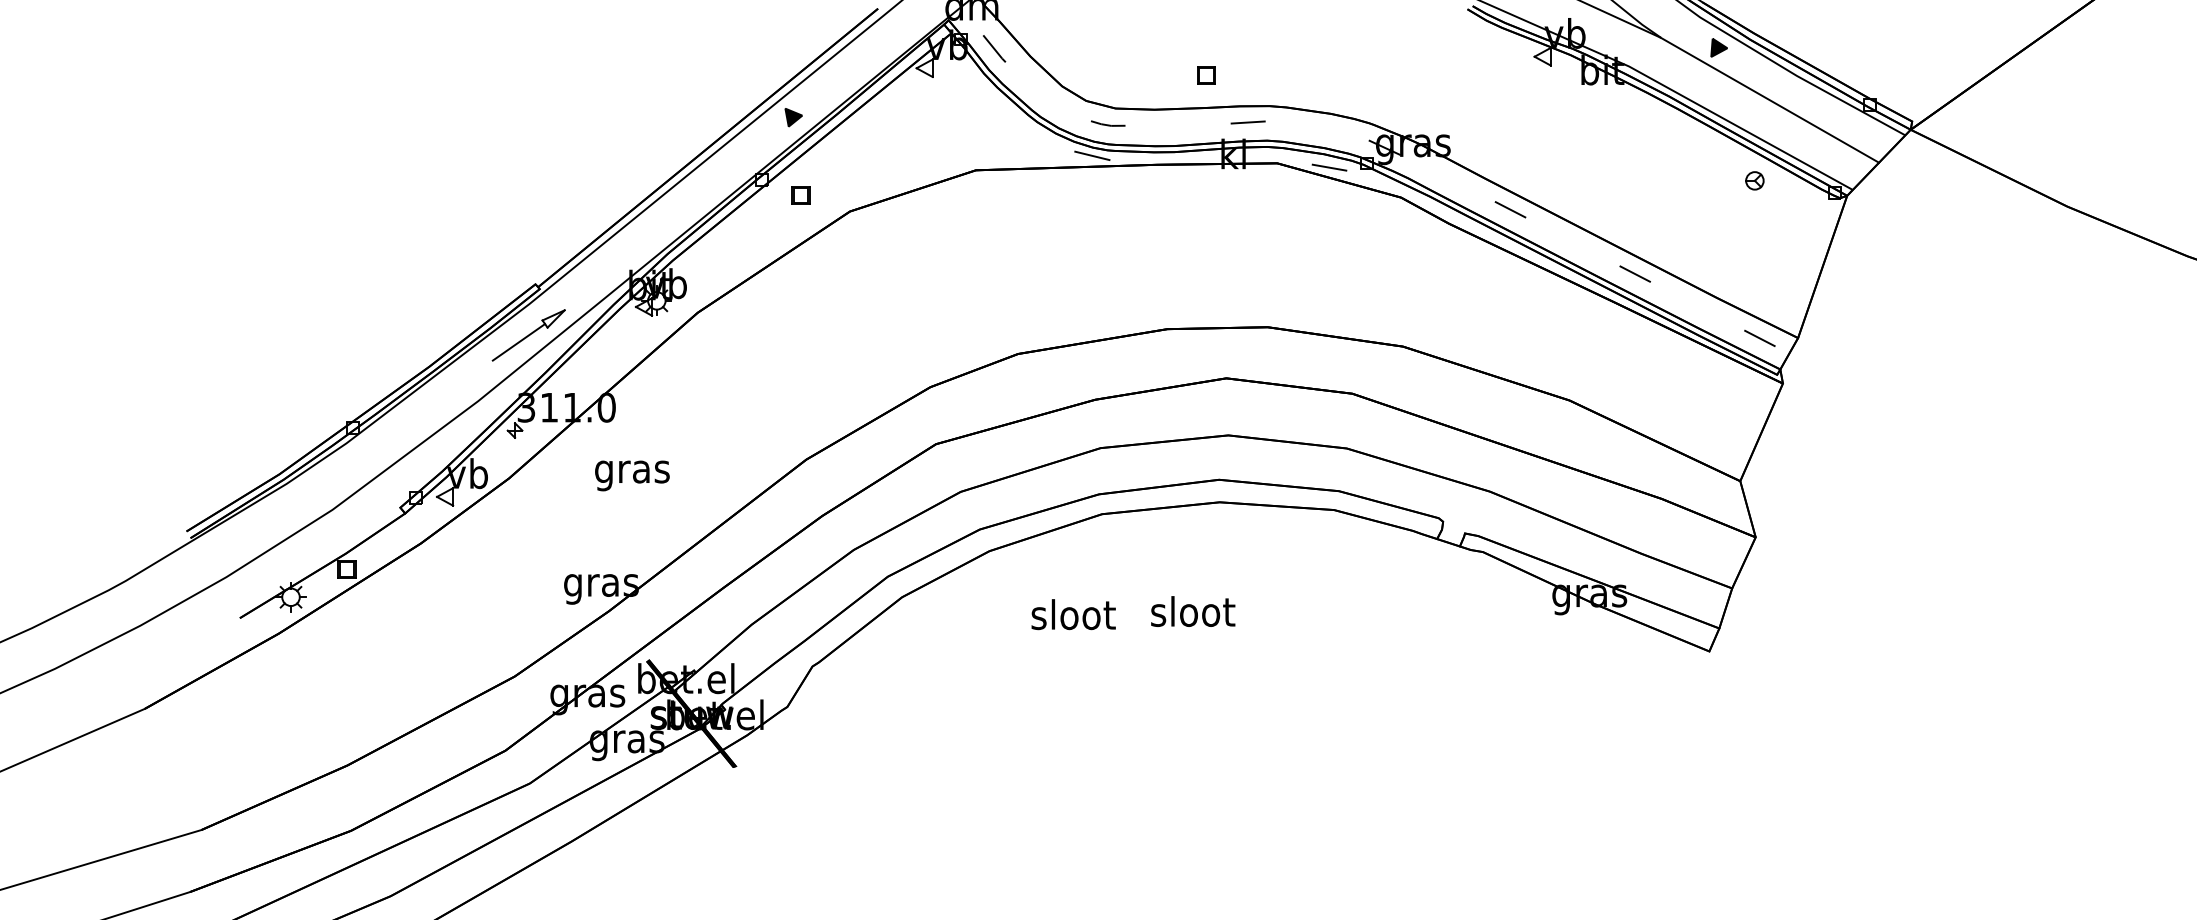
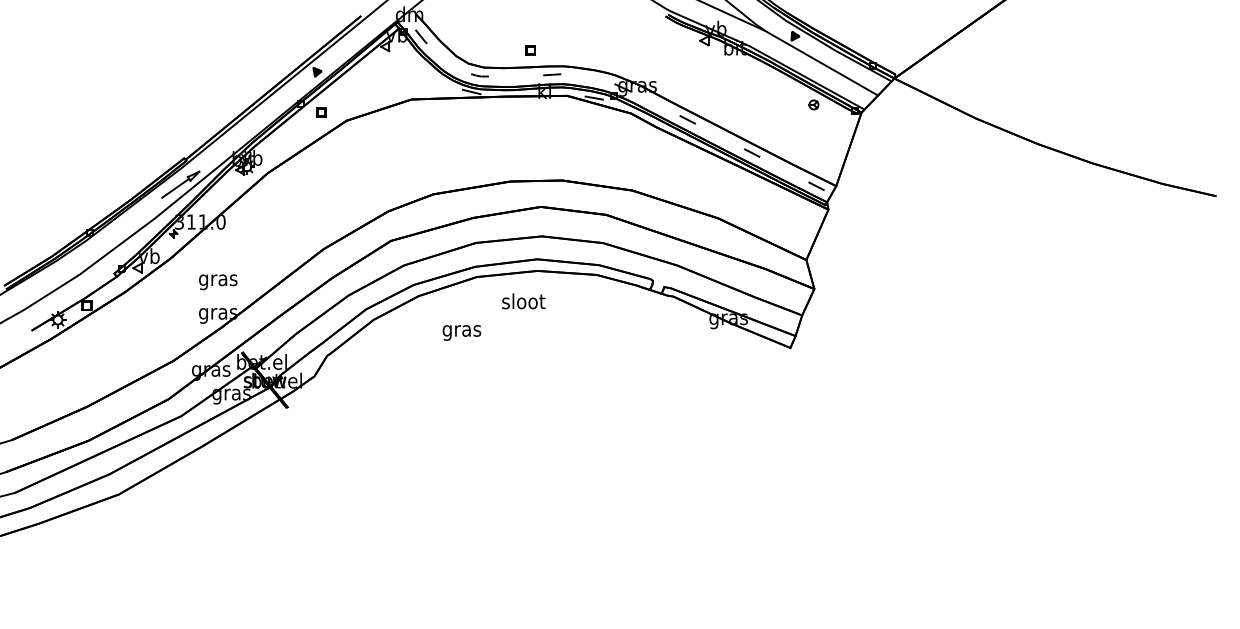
text: (632, 476) -> (218, 282), moved
text: (1192, 611) -> (523, 301), moved
text: (1072, 617) -> (461, 330), sloot -> gras

